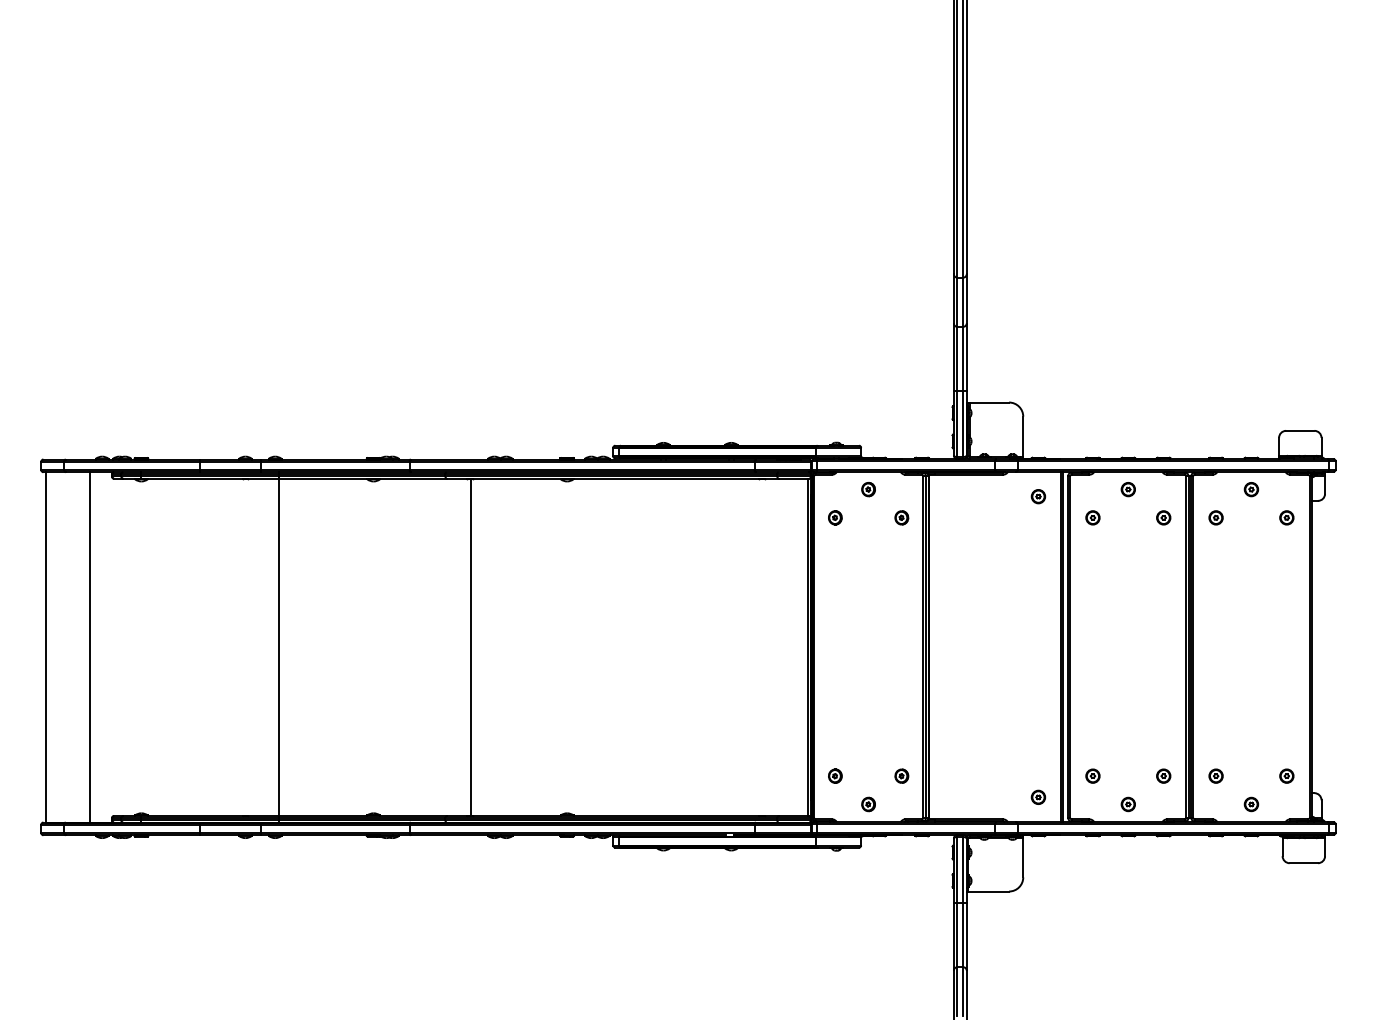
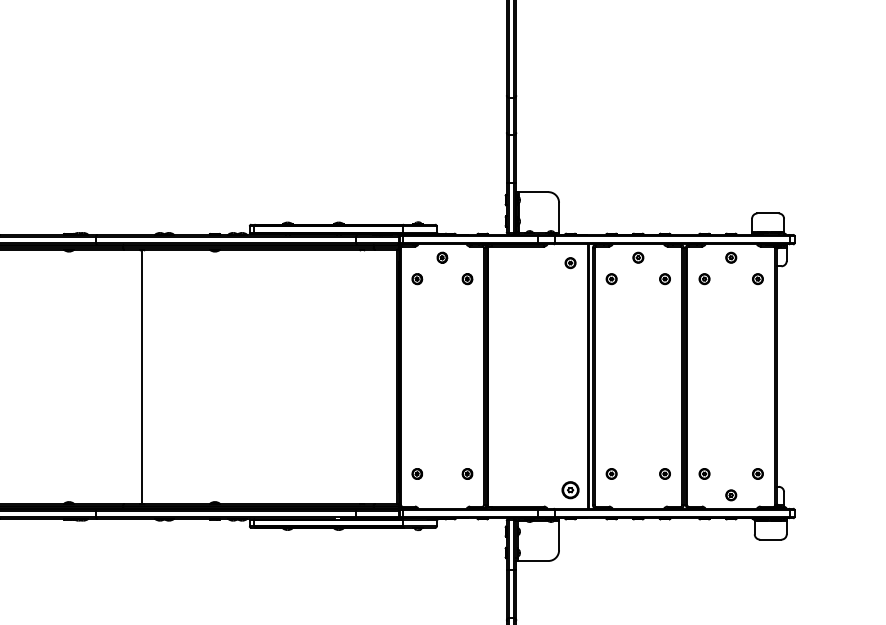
part: (1038, 796) -> (570, 489), size x1.6
part: (868, 804) -> (442, 495), removed
part: (1127, 804) -> (637, 495), removed

